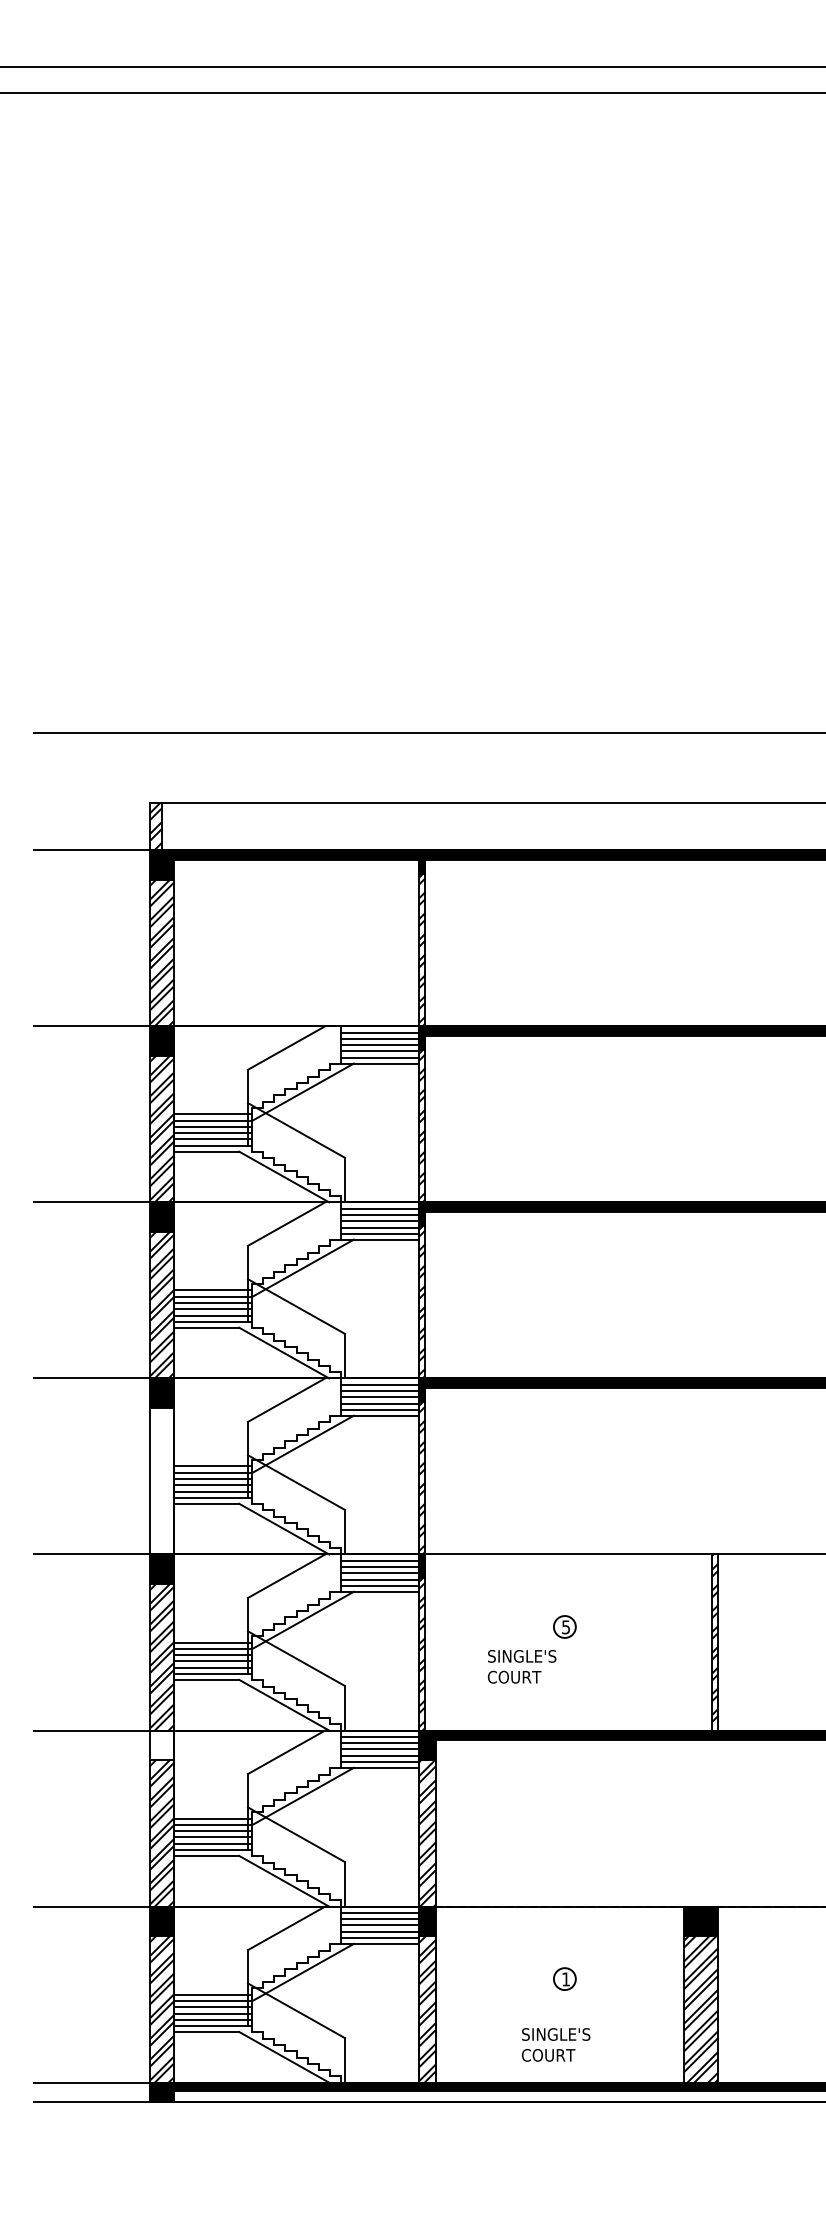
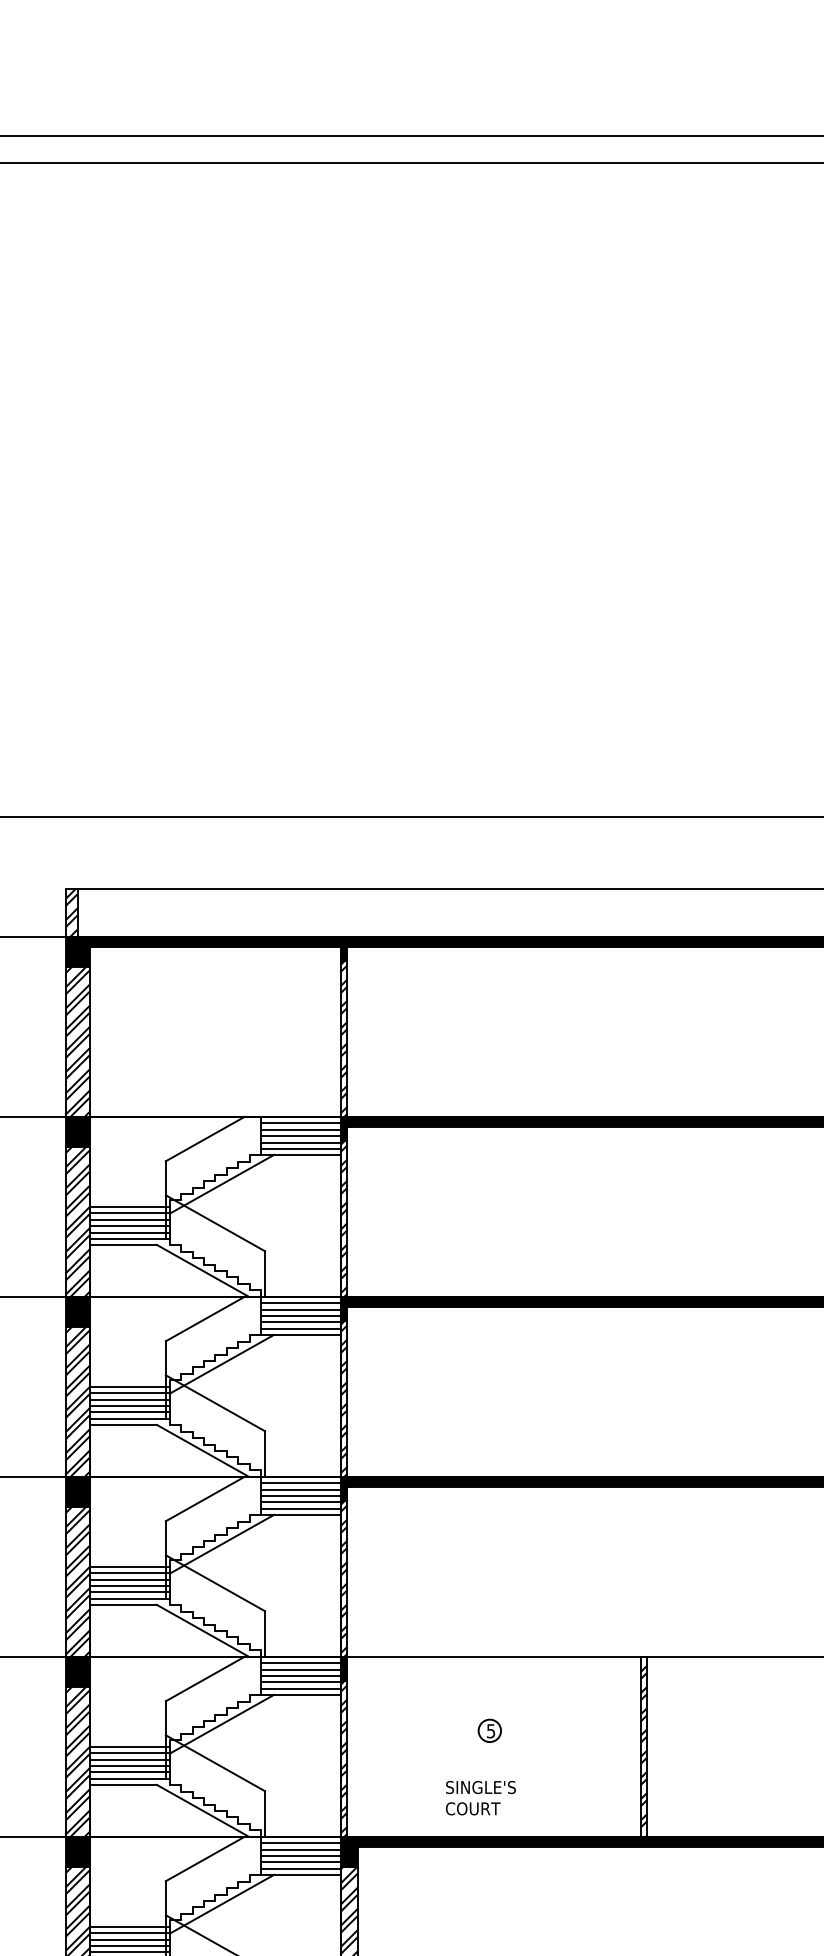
hatch: (161, 1480) -> (77, 1581), added
text: (522, 1666) -> (481, 1797), moved
fill: (161, 1744) -> (77, 1851), added

